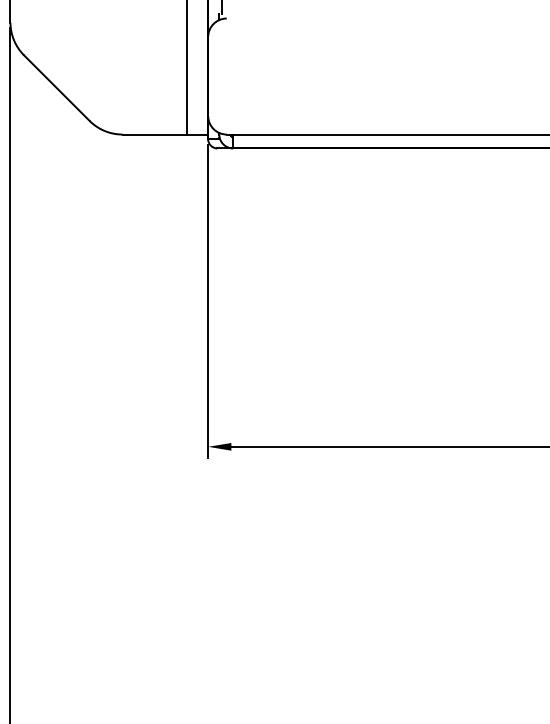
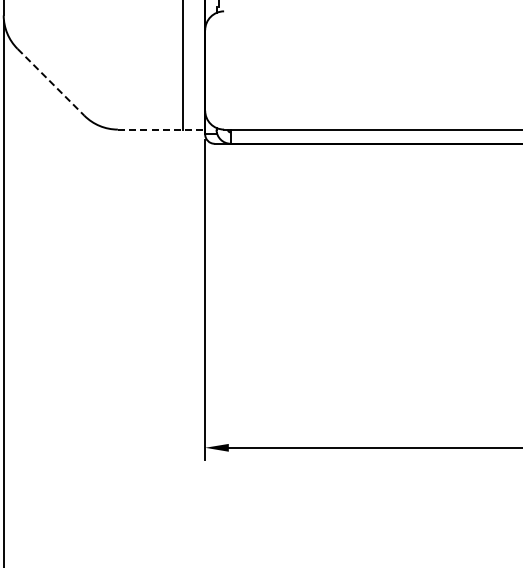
line: (57, 88) -> (51, 82), solid -> dashed
line: (165, 134) -> (161, 129), solid -> dashed

